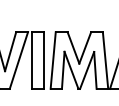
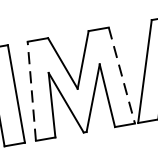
line: (53, 60) -> (32, 91), solid -> dashed
line: (105, 61) -> (122, 77), solid -> dashed

